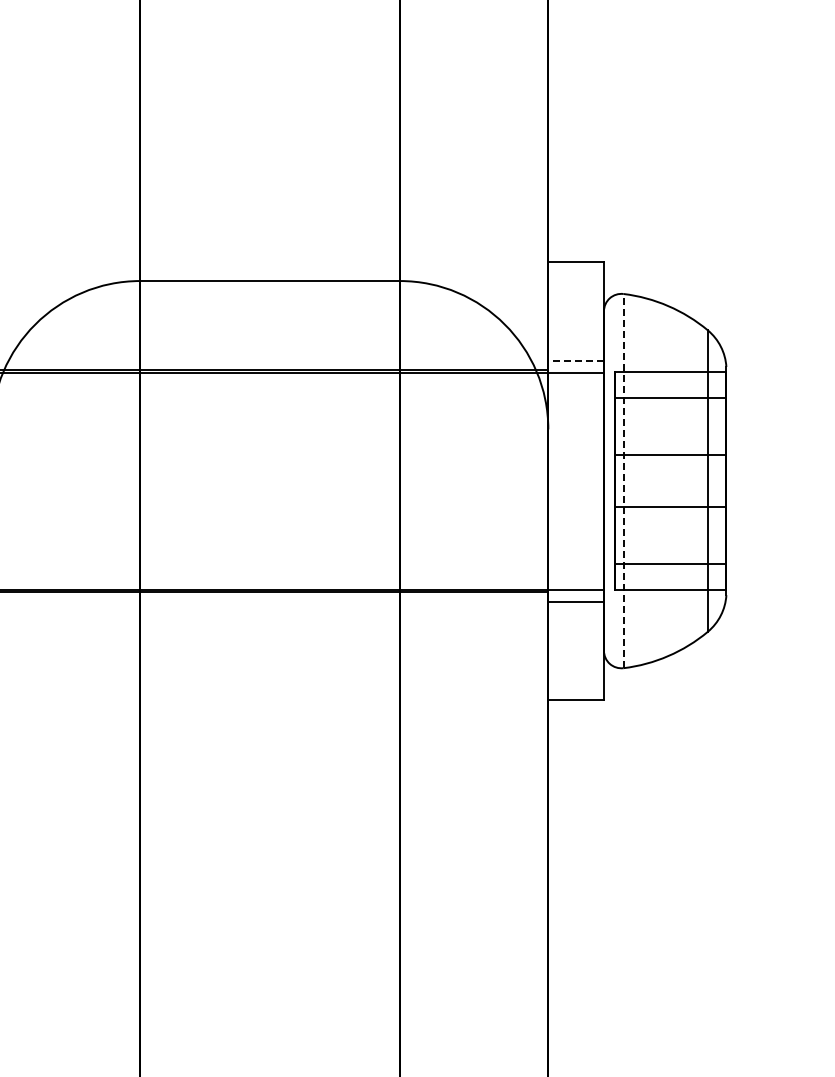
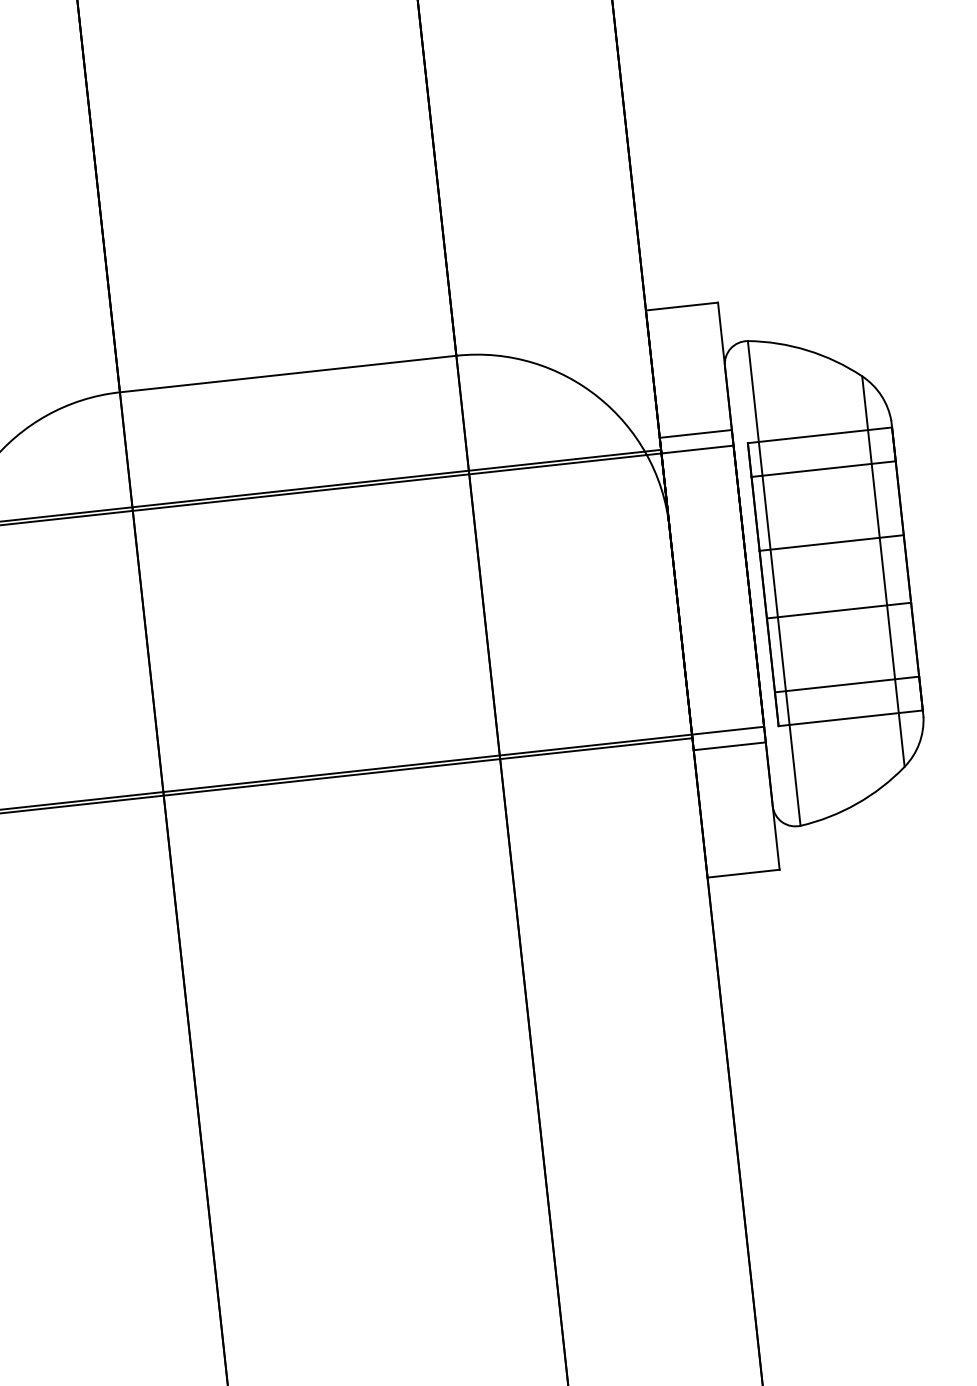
line: (576, 360) -> (696, 433), dashed -> solid
line: (623, 480) -> (774, 582), dashed -> solid

